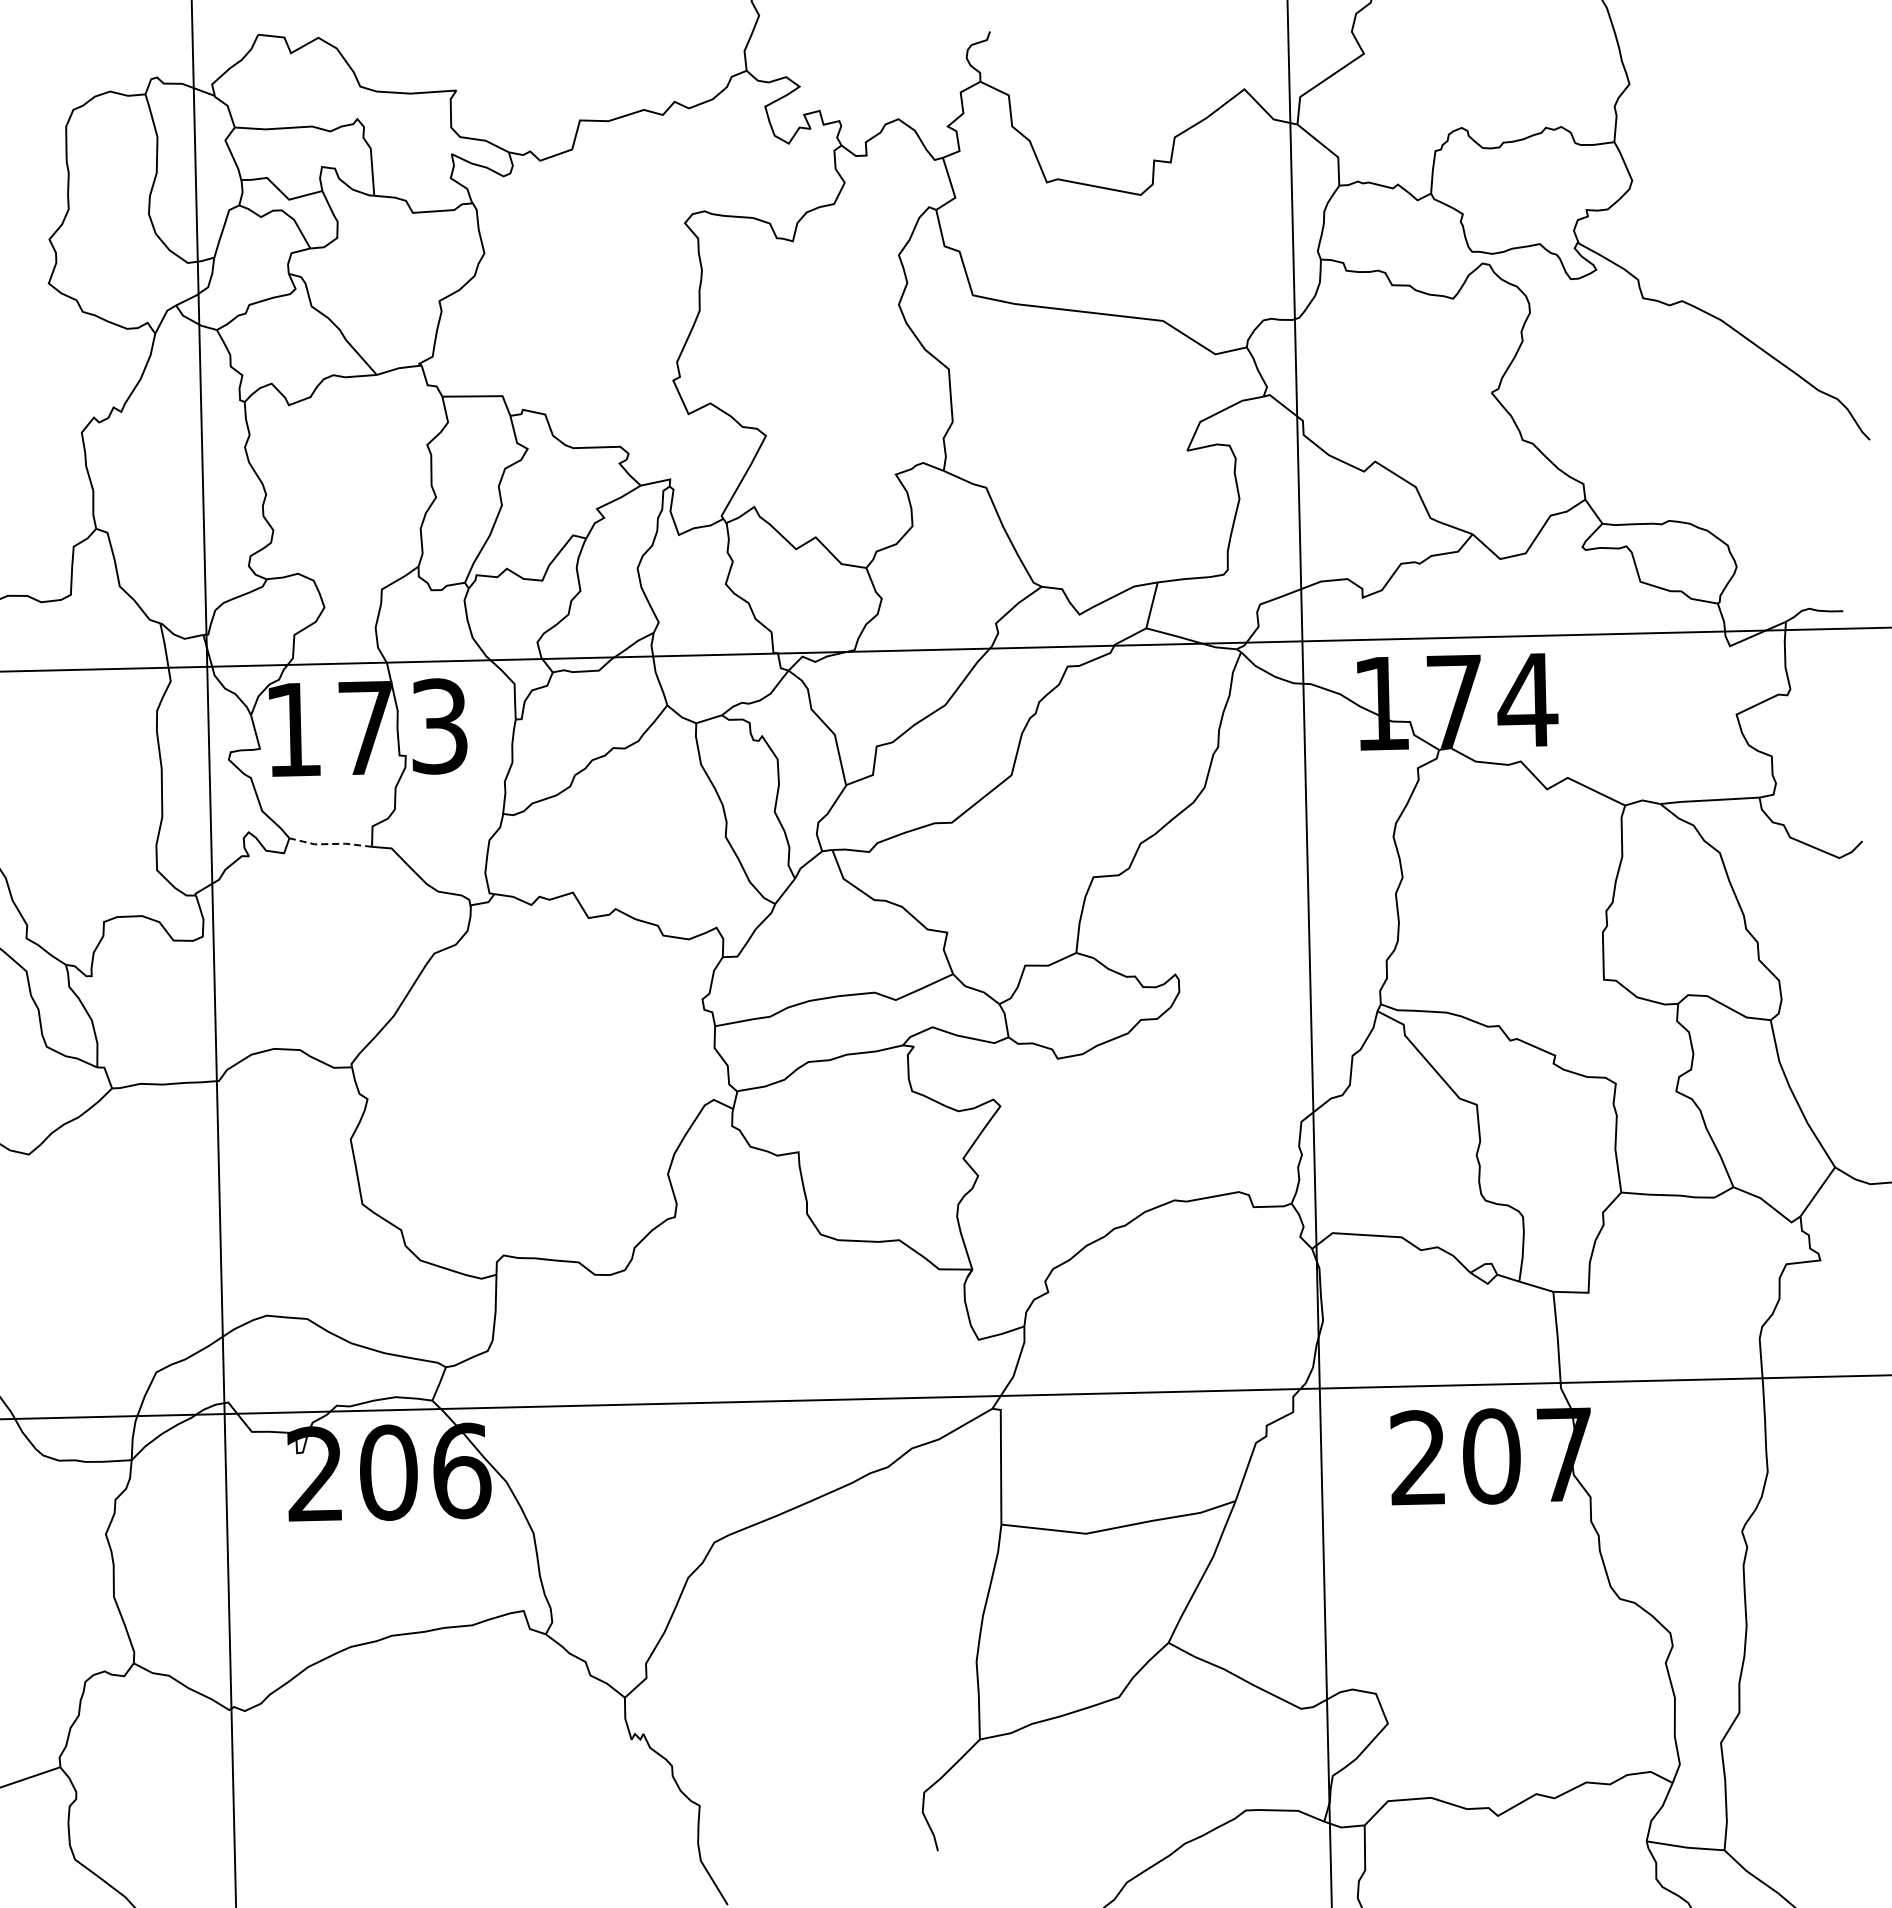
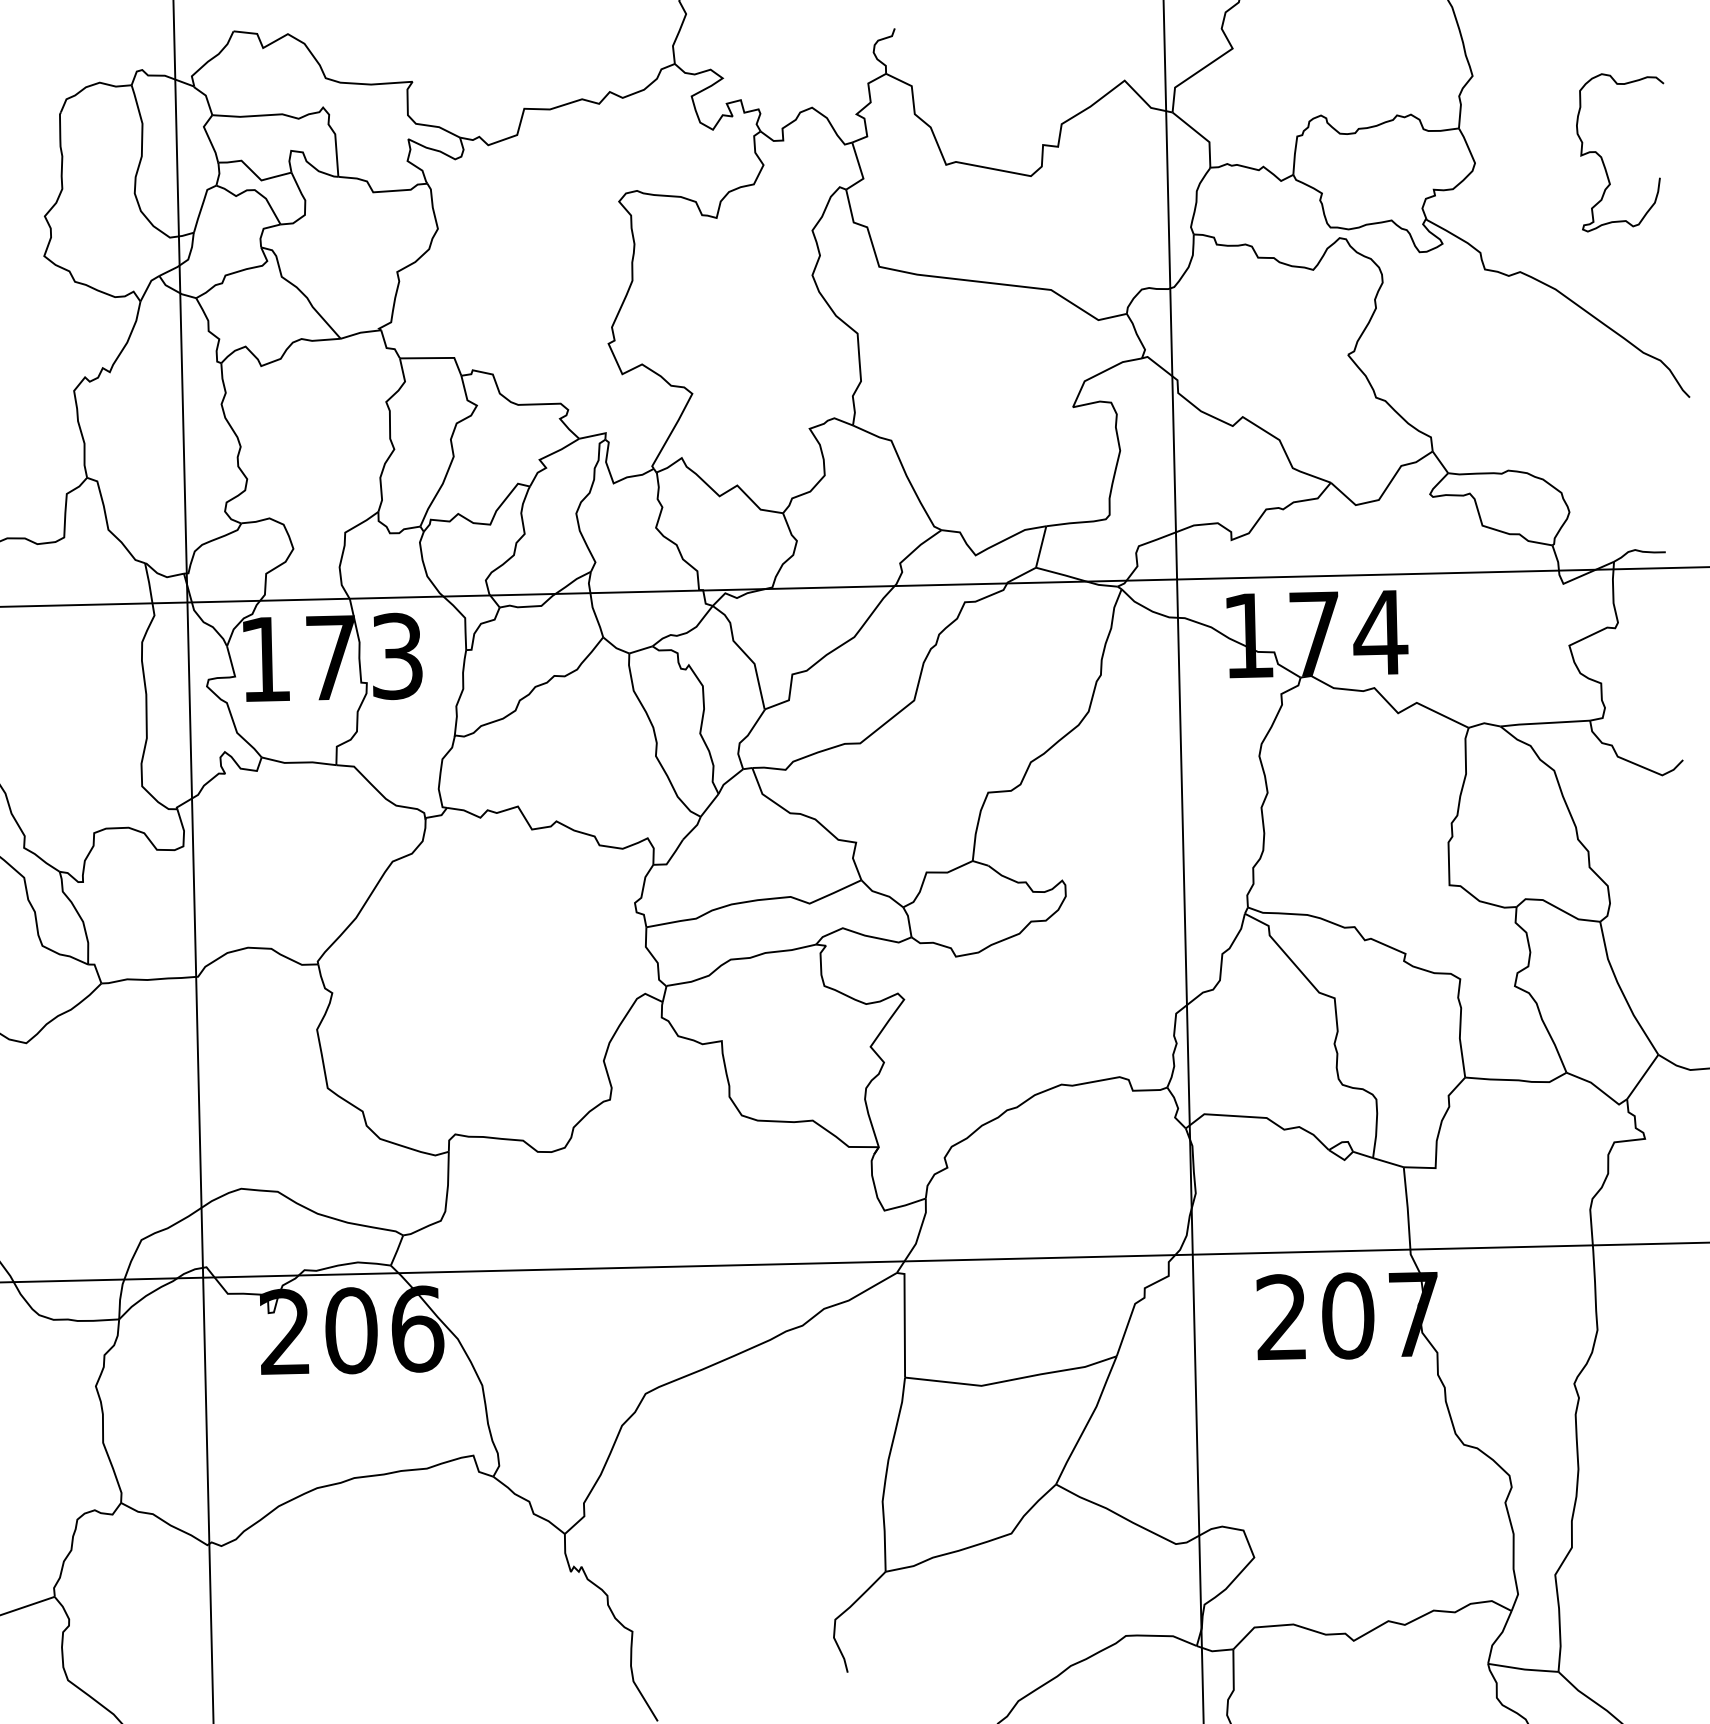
curve: (1773, 175) -> (1602, 158), added
line: (330, 844) -> (298, 763), dashed -> solid

